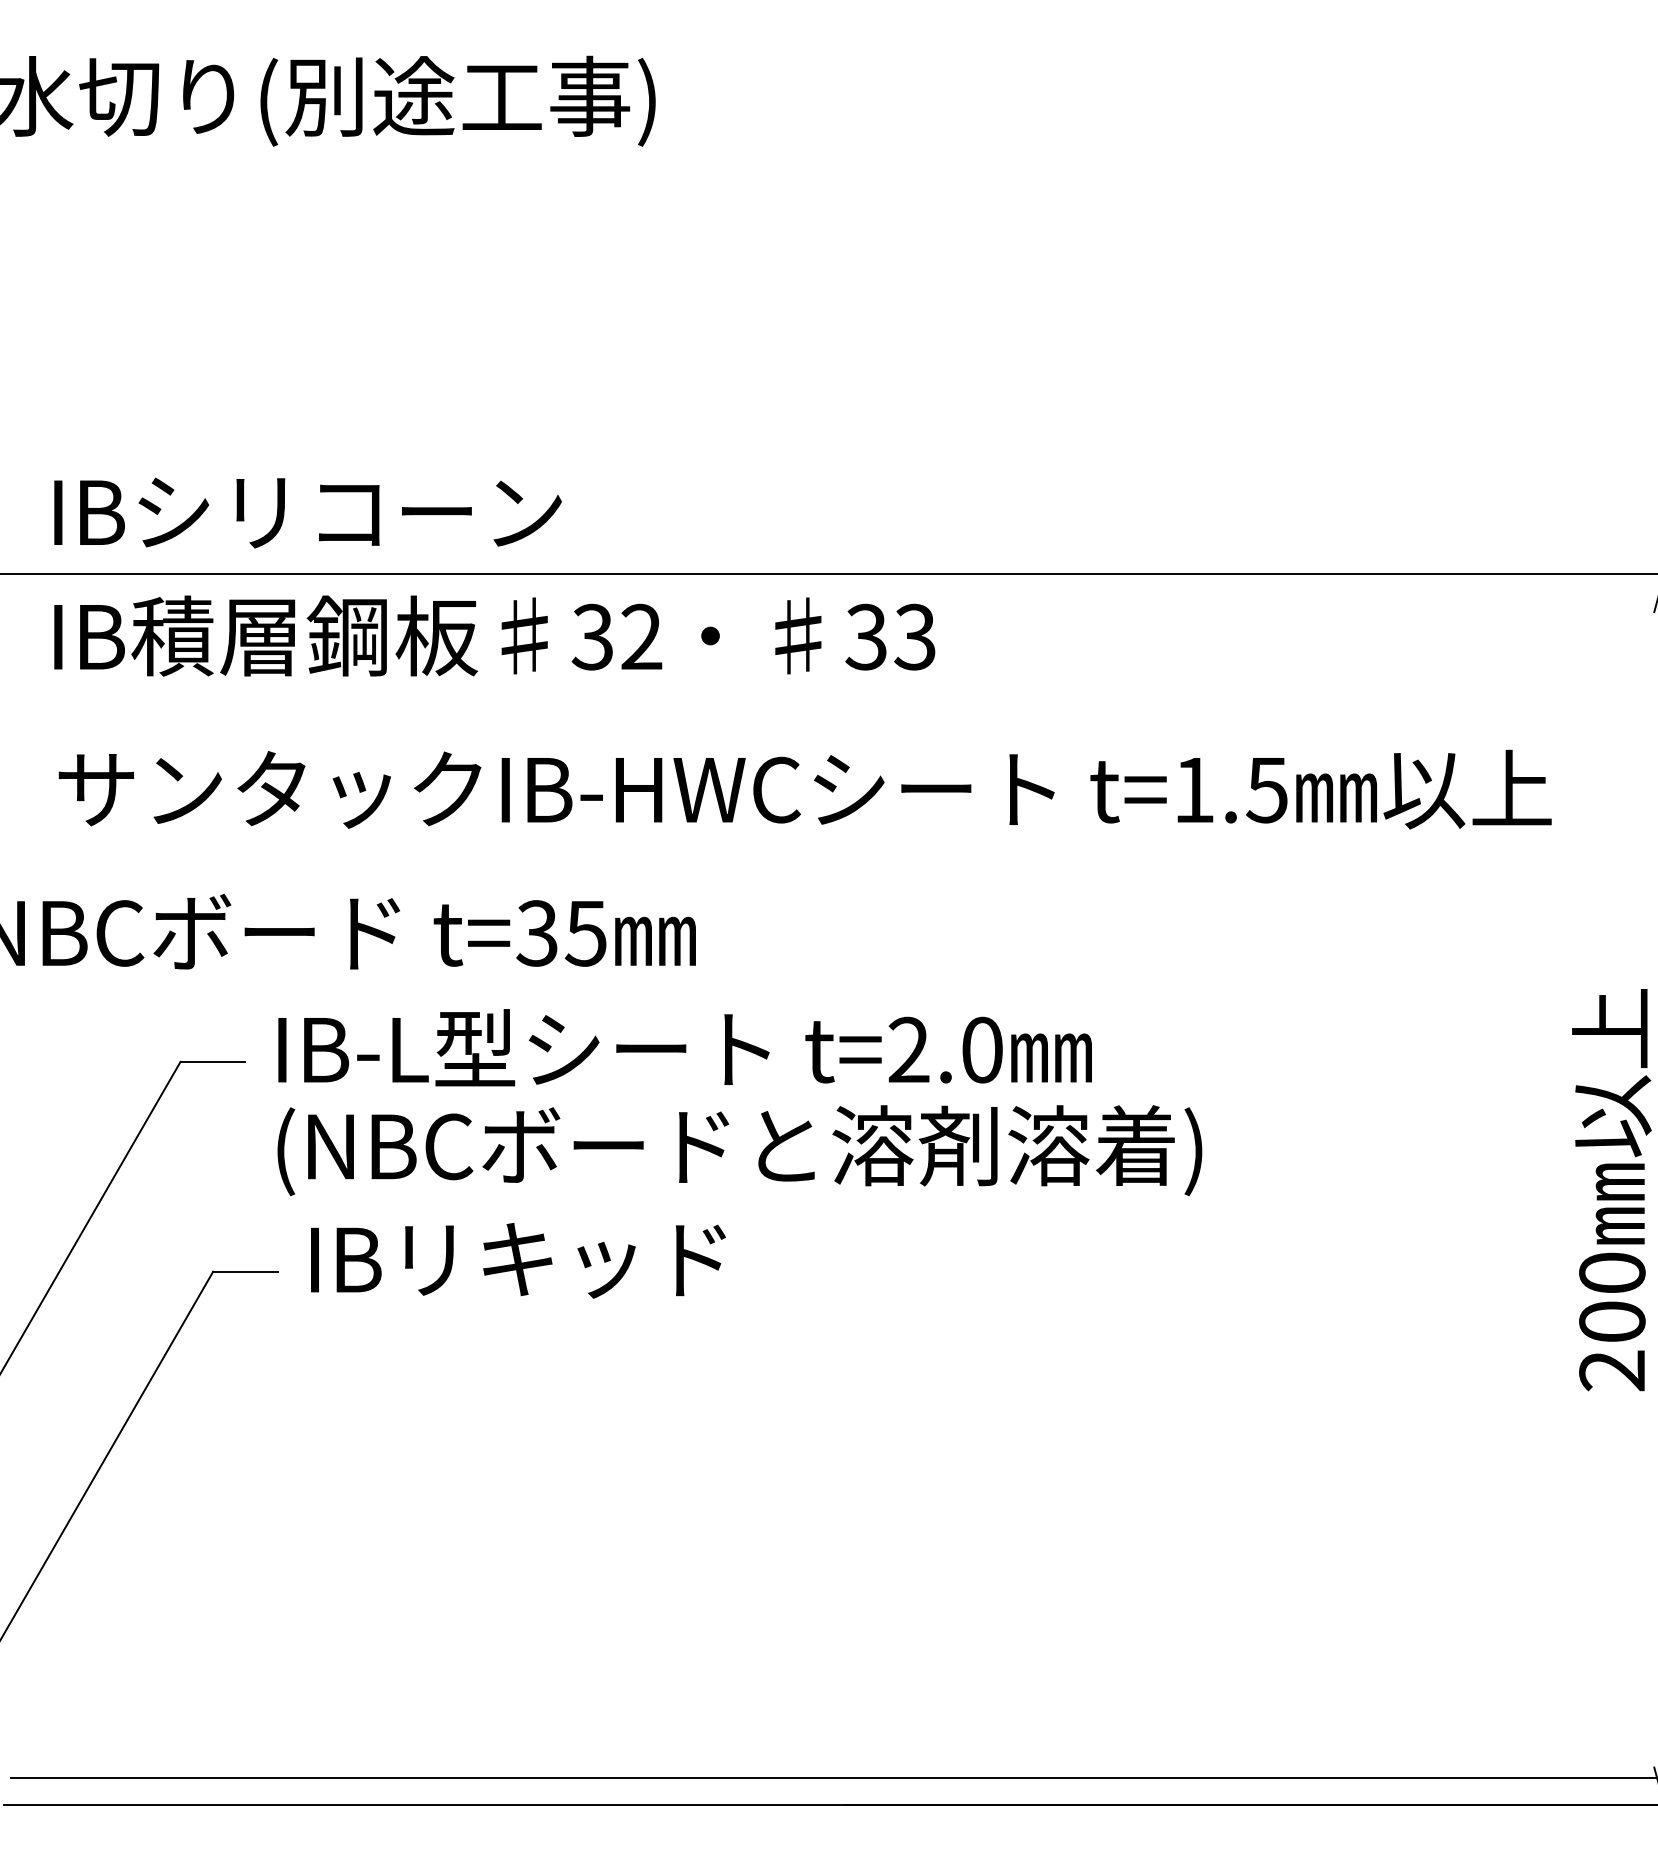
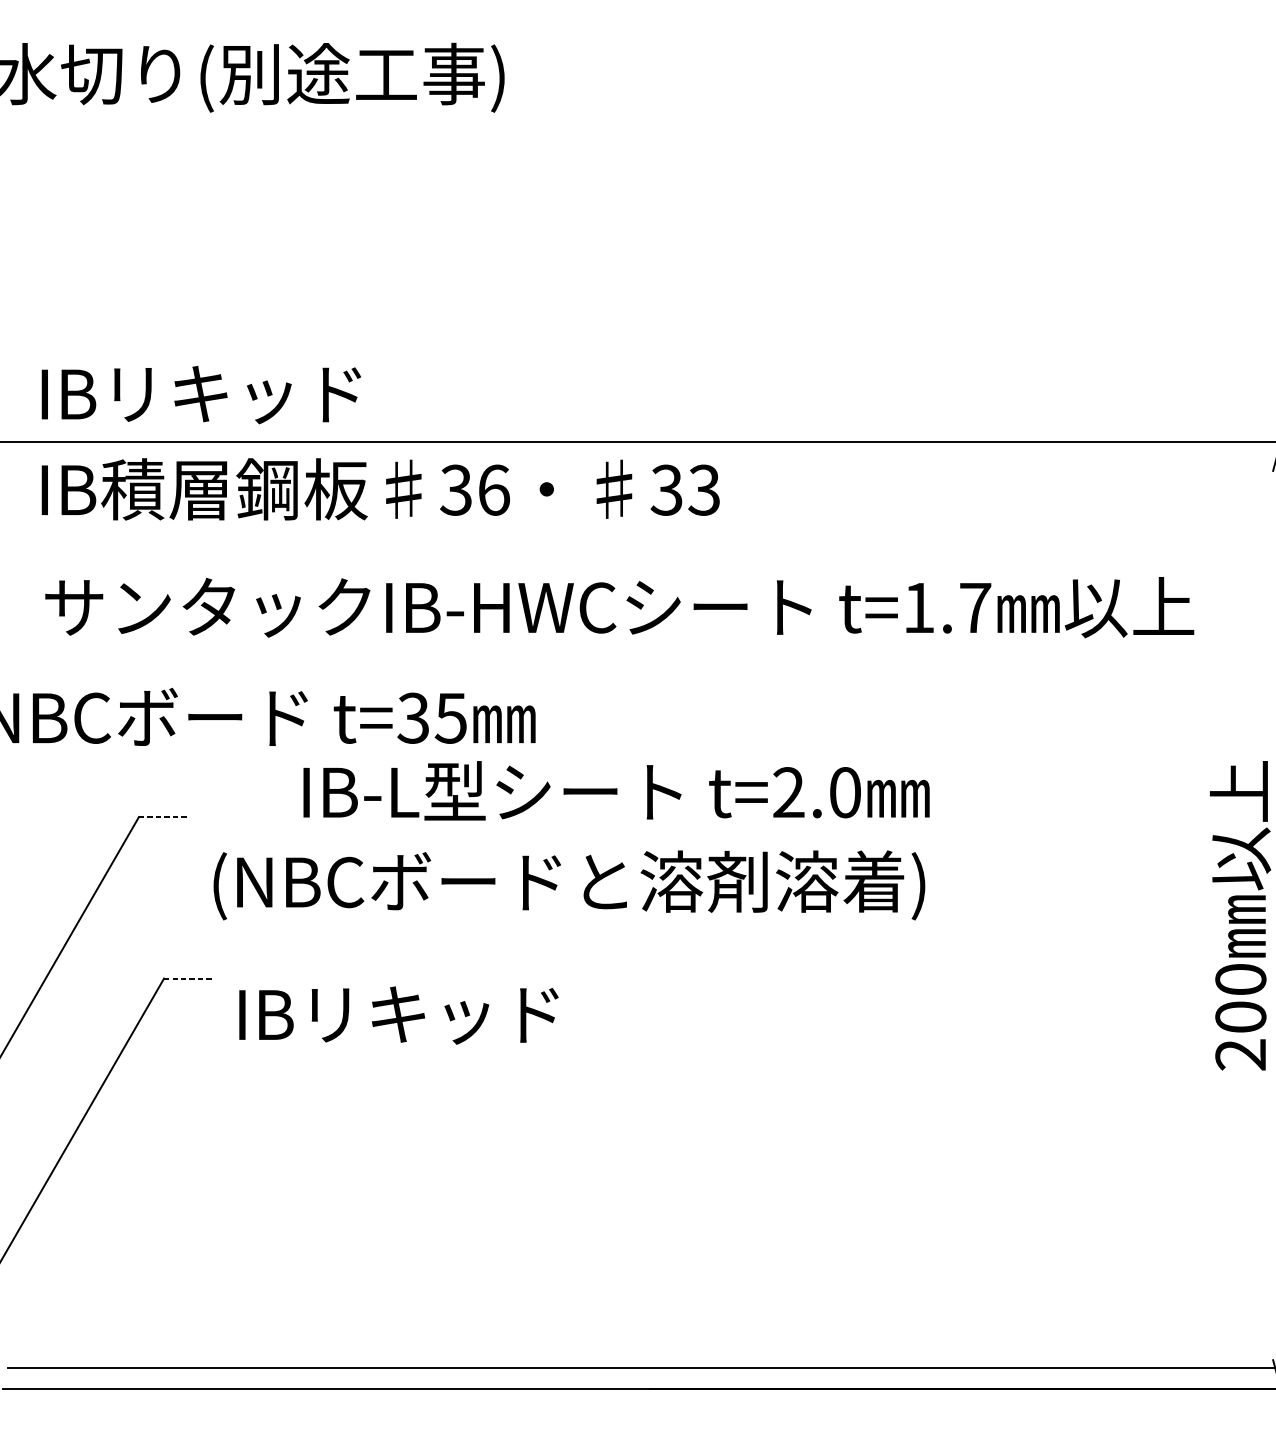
text: (349, 513) -> (268, 395), IBシリコーン -> IBリキッド
text: (641, 636) -> (493, 489), 32 -> 36
text: (1266, 790) -> (974, 608), t=1.5 -> t=1.7
text: (684, 1047) -> (616, 790), moved
line: (213, 1061) -> (164, 816), solid -> dashed
text: (518, 1260) -> (399, 1015), moved
line: (245, 1271) -> (188, 978), solid -> dashed

